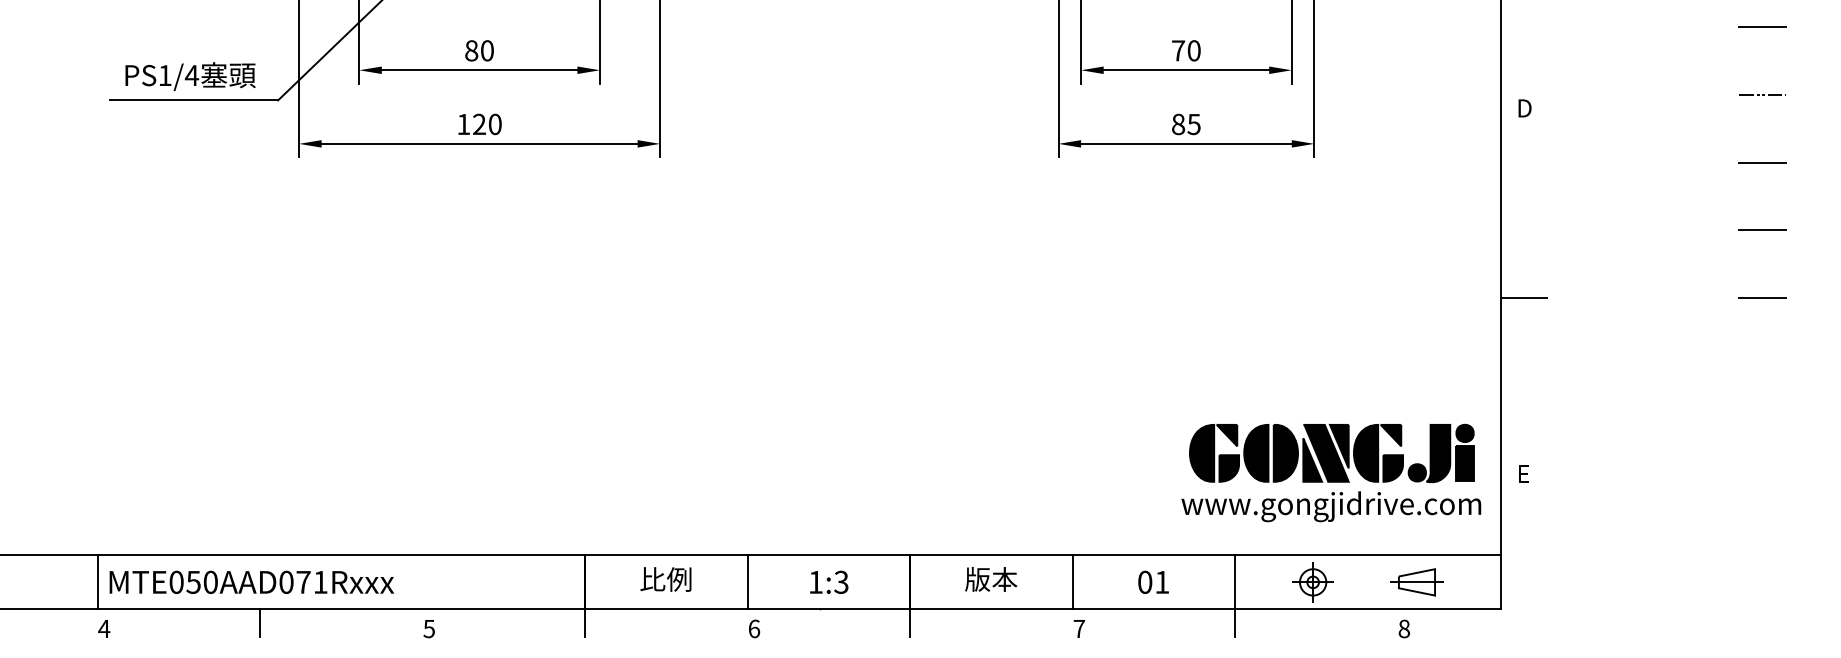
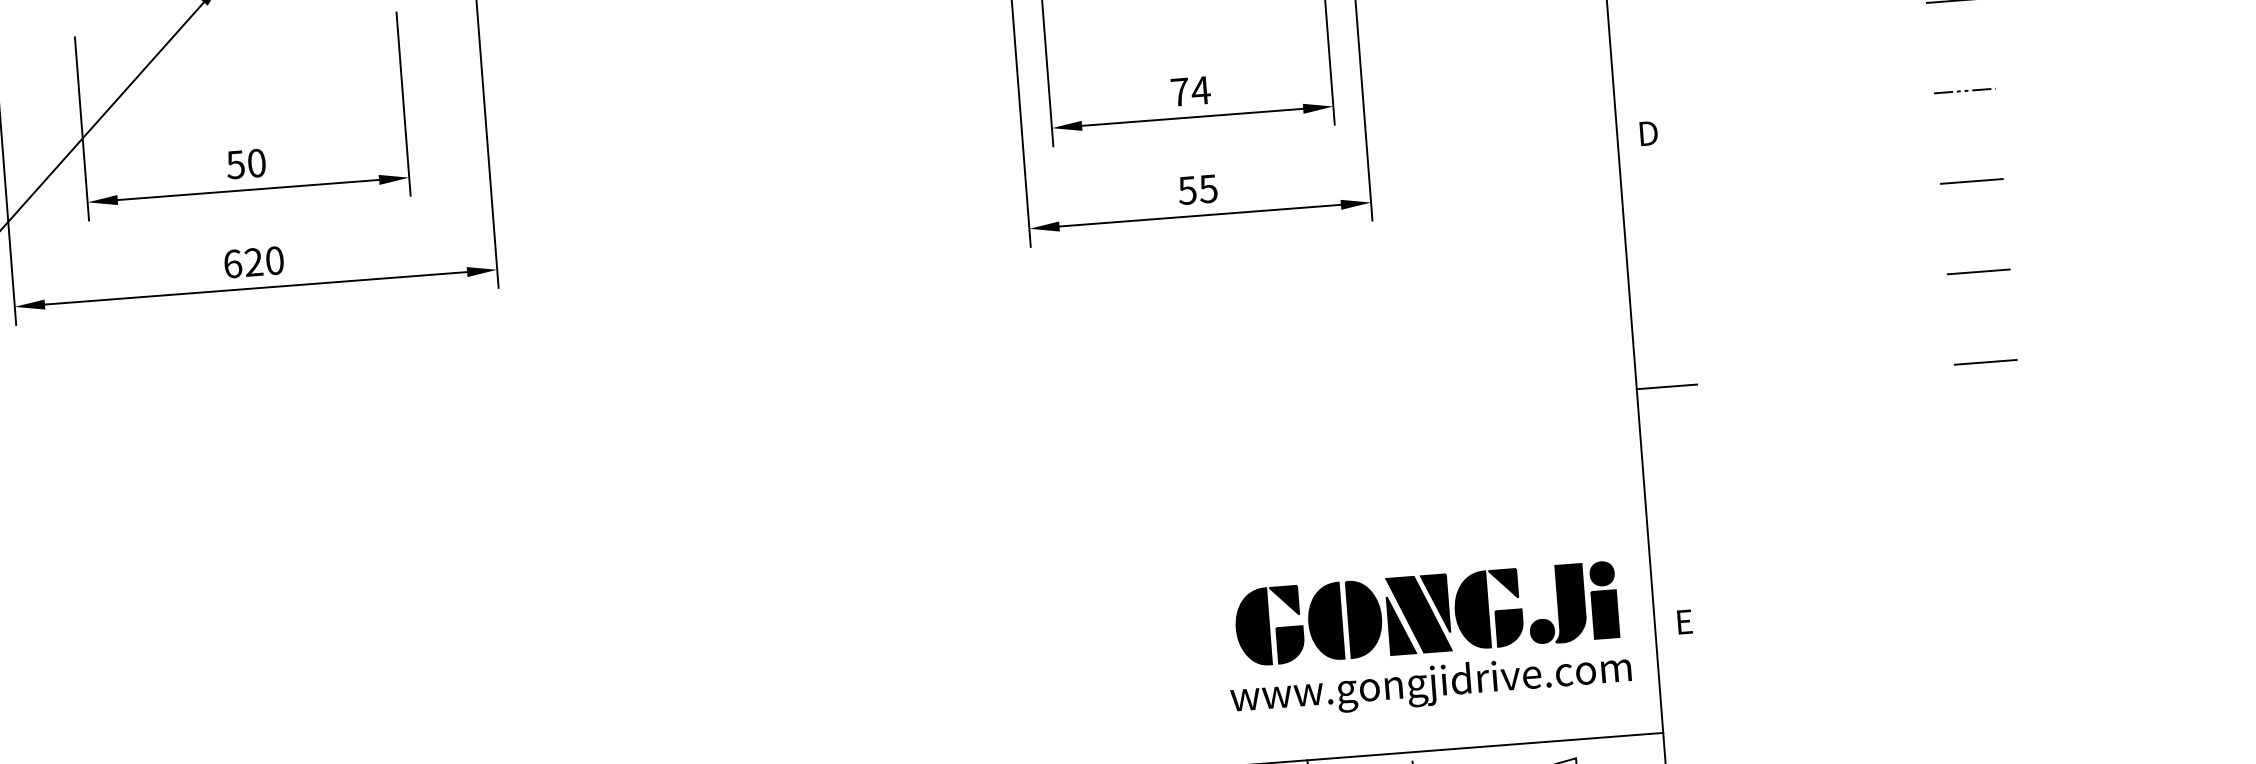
text: (471, 50) -> (235, 164), 80 -> 50
text: (1194, 50) -> (1201, 90), 70 -> 74
text: (1178, 123) -> (1187, 189), 85 -> 55
text: (463, 124) -> (232, 264), 120 -> 620

